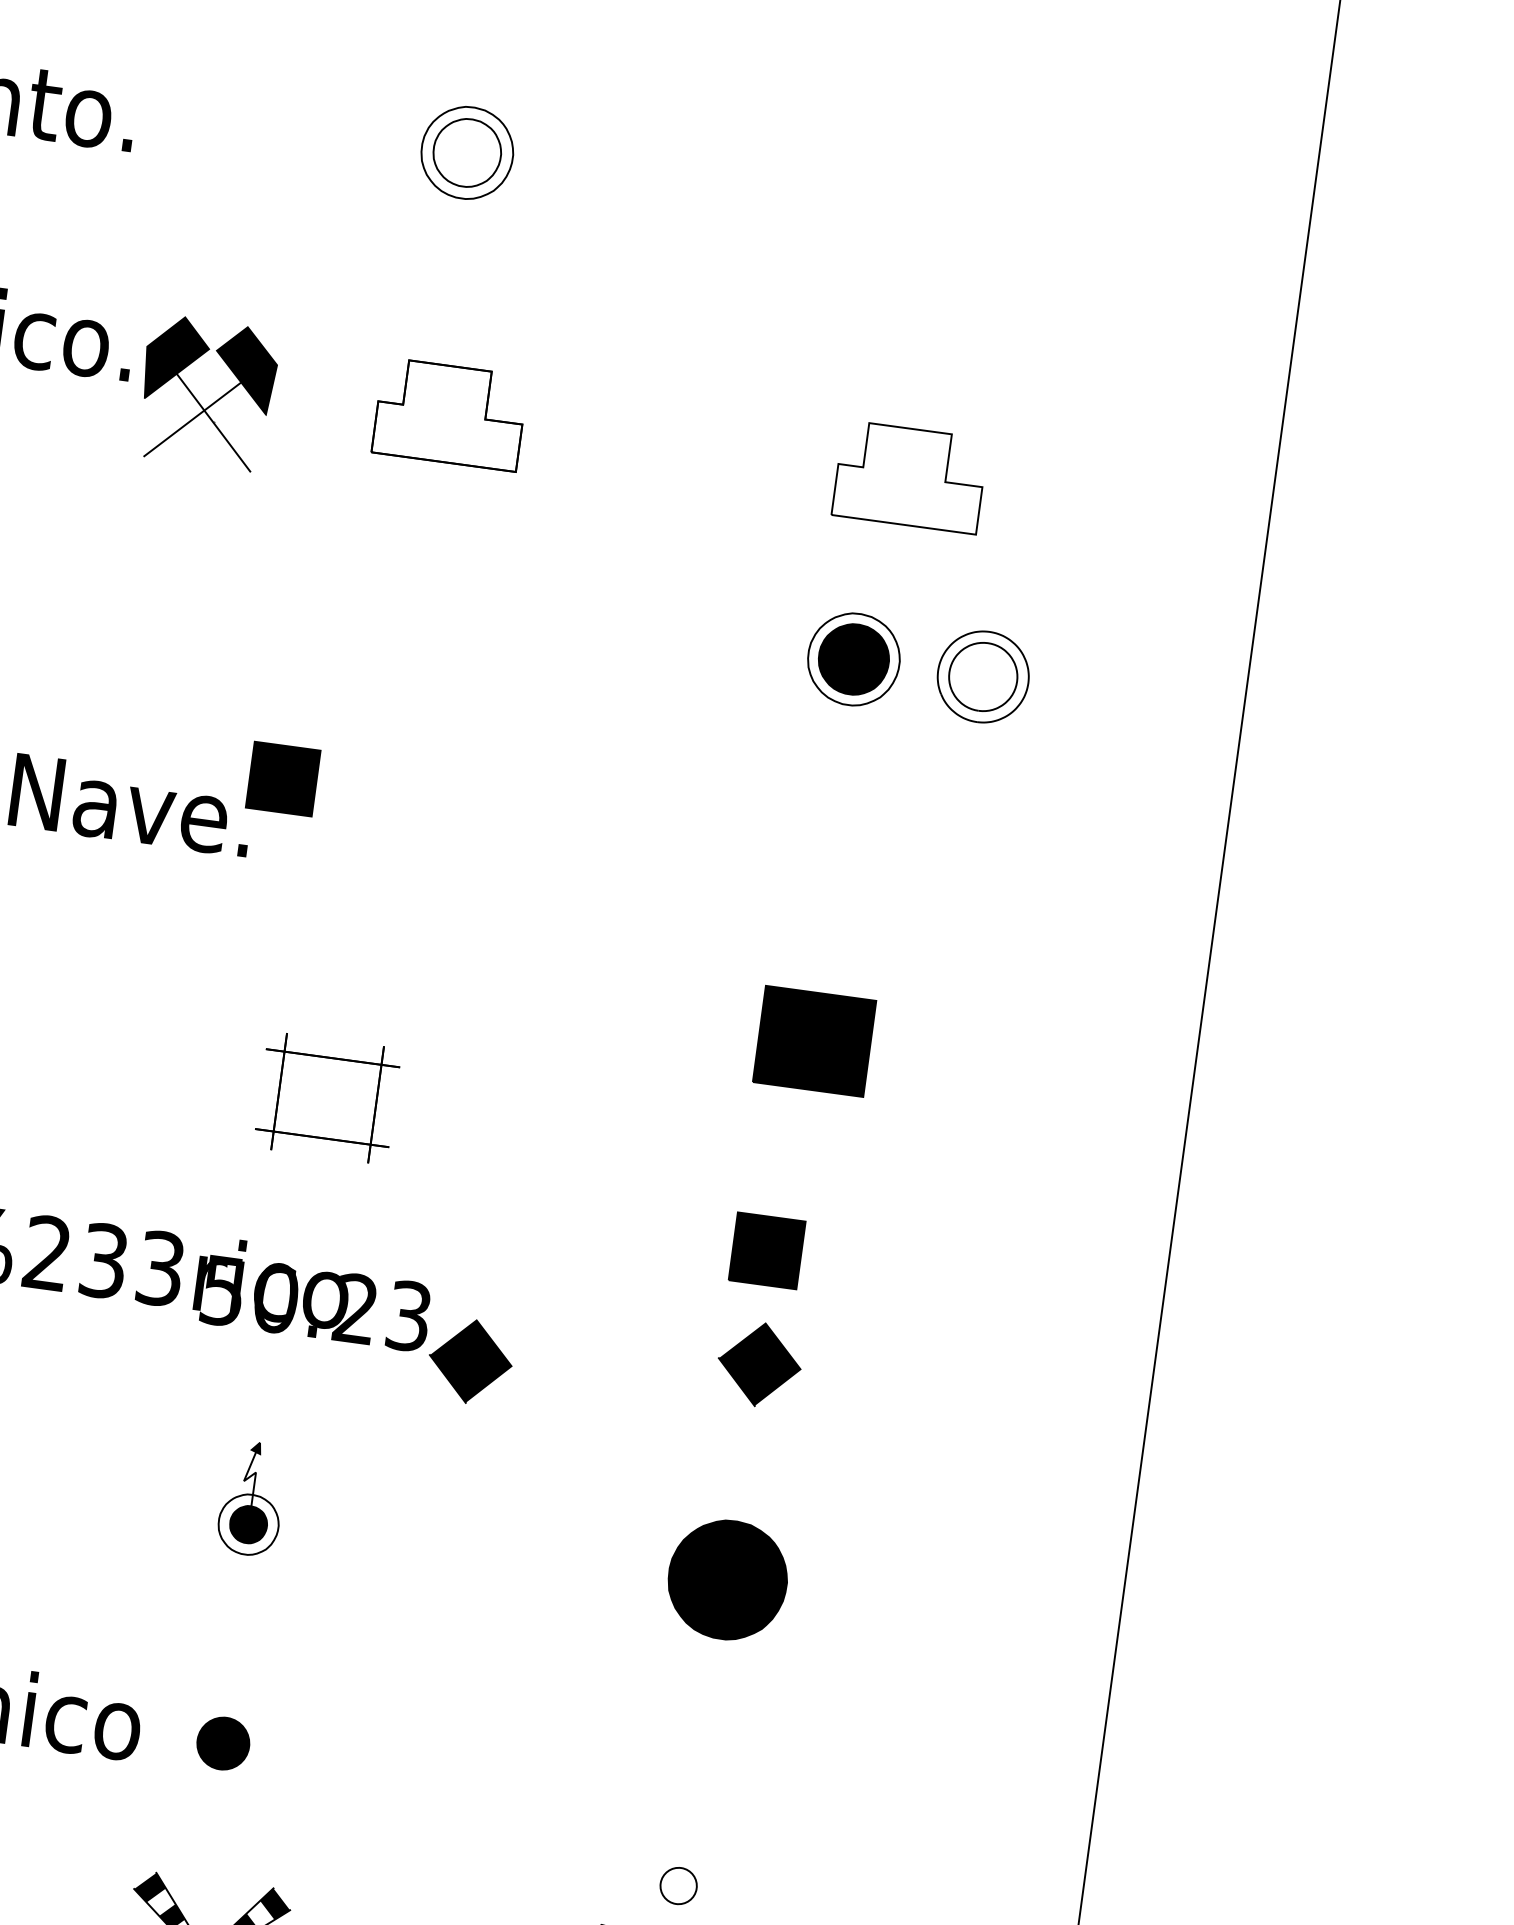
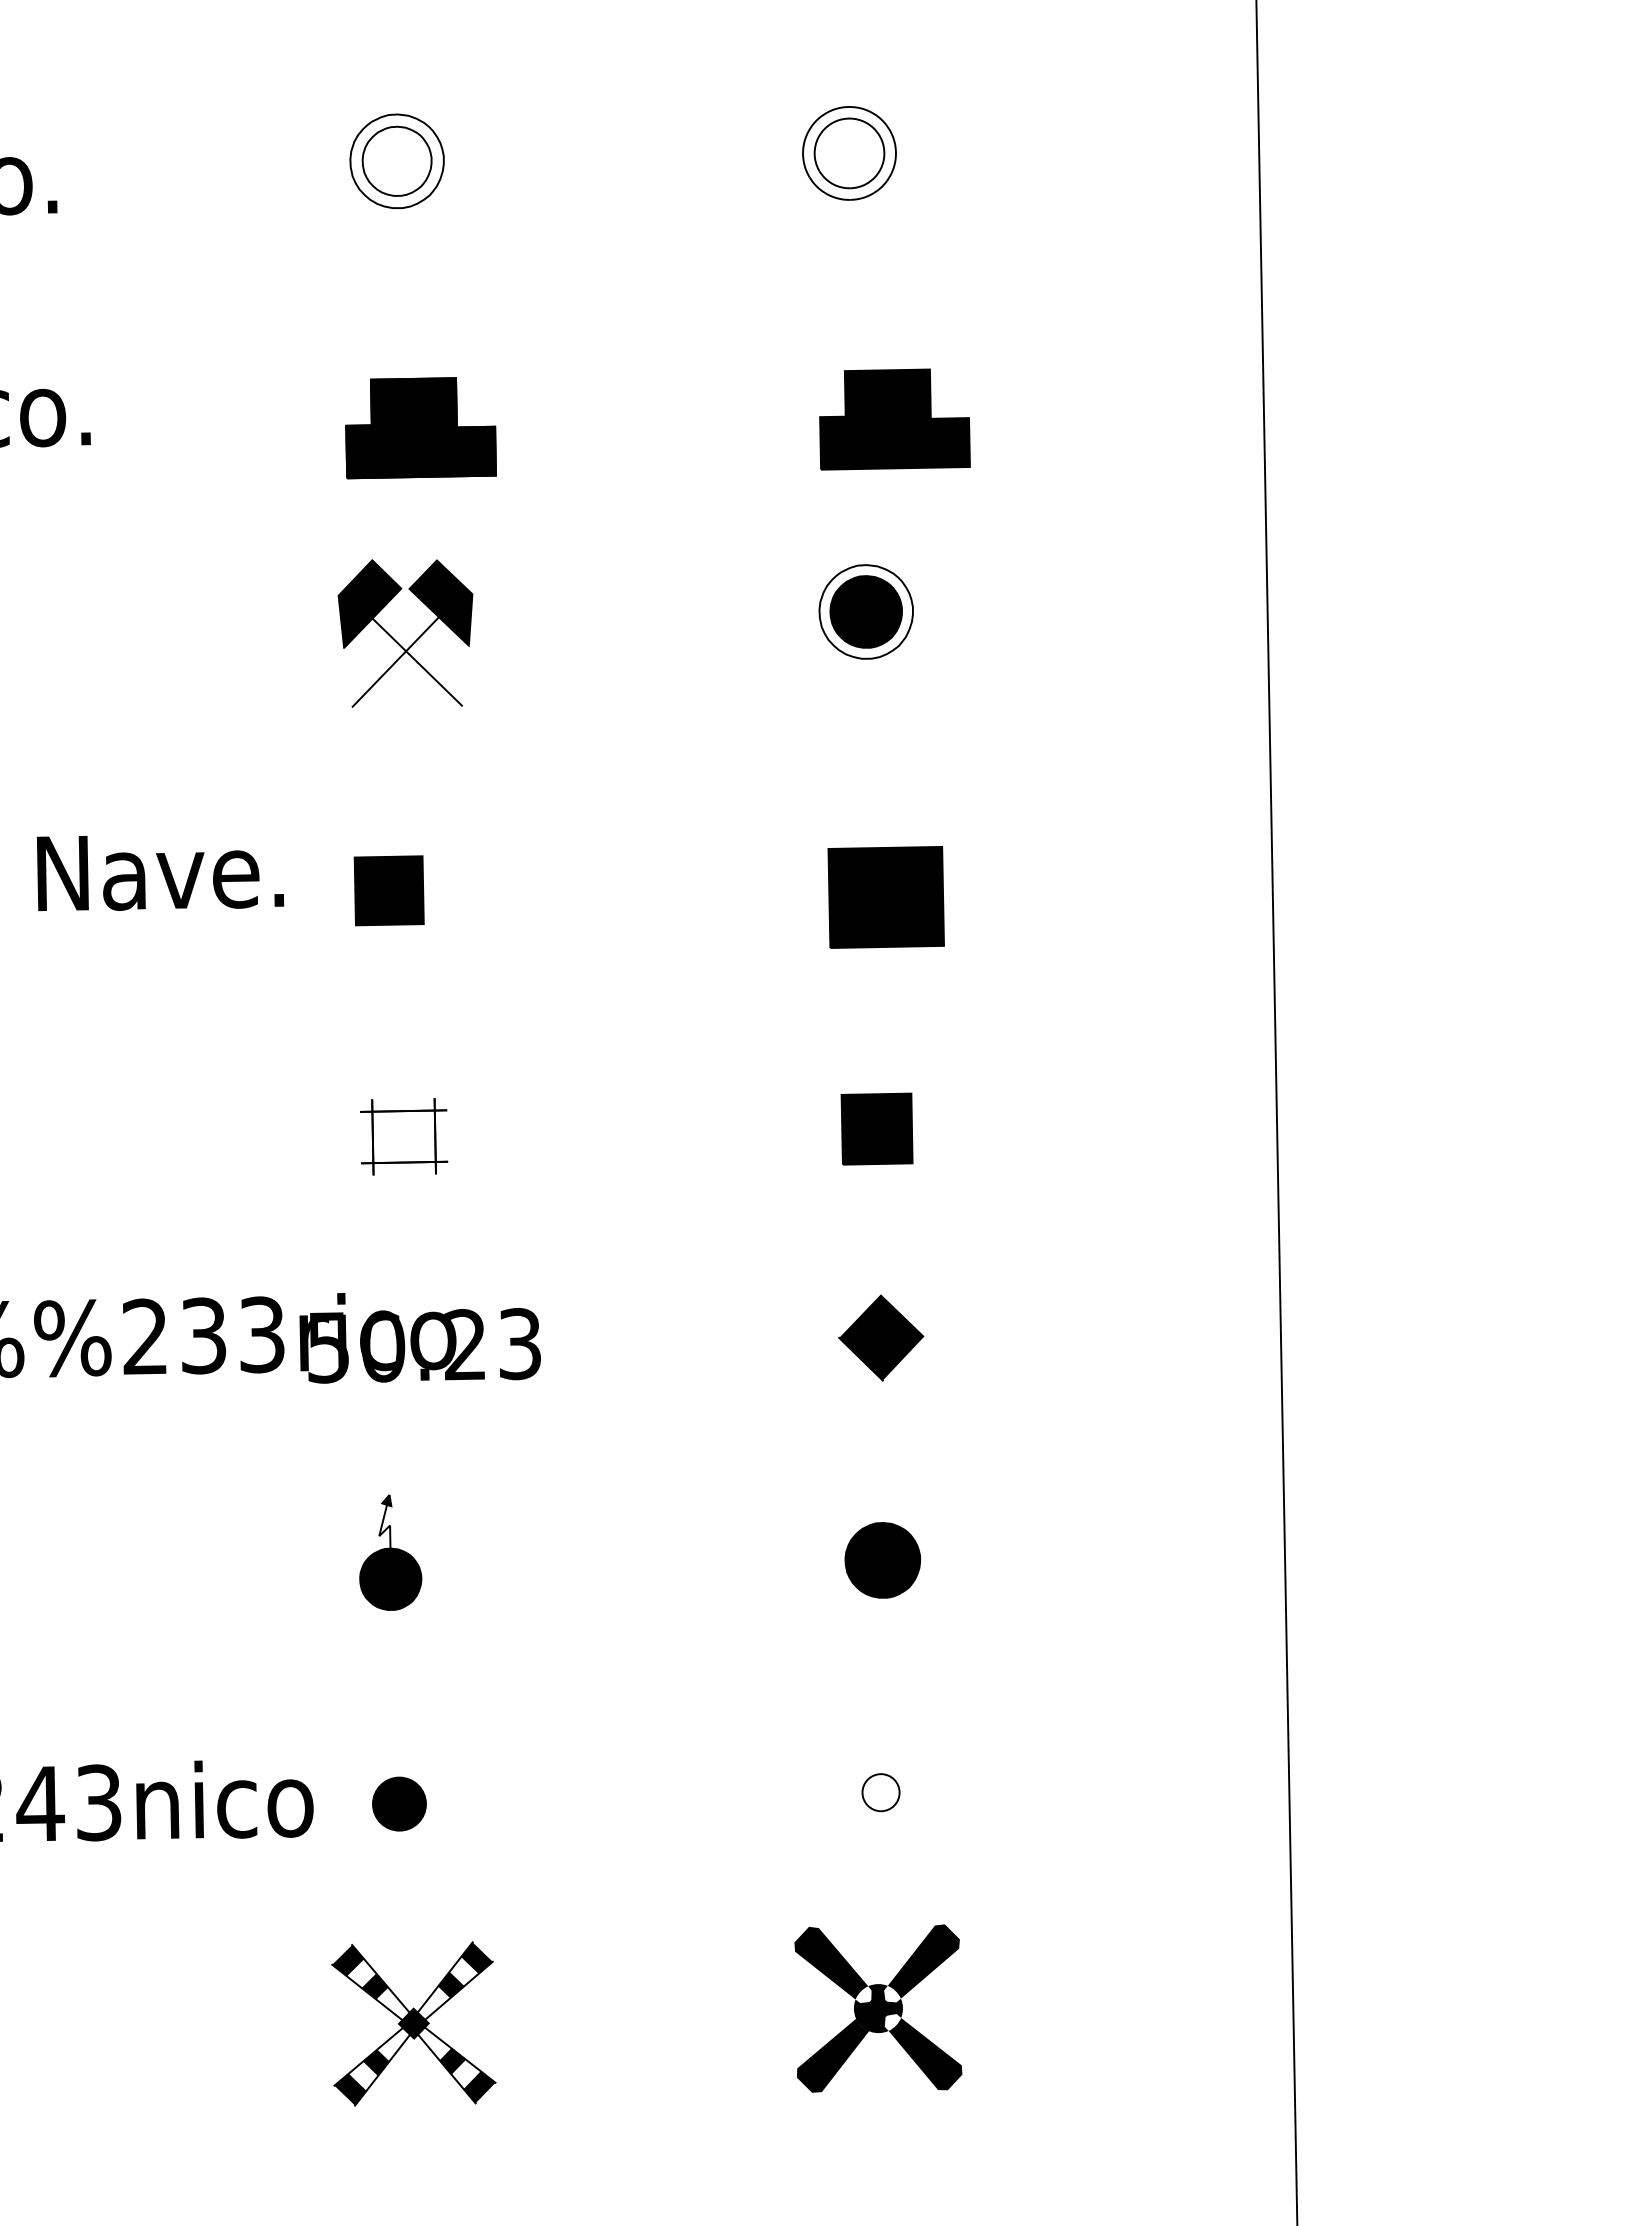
part: (197, 399) -> (397, 641), moved
fill: (449, 415) -> (420, 428), added
fill: (910, 477) -> (894, 419), added
part: (983, 677) -> (849, 153), moved
part: (282, 778) -> (388, 890), moved
part: (813, 1041) -> (885, 897), moved
part: (328, 1098) -> (404, 1136), size x0.62
part: (766, 1250) -> (876, 1128), moved
part: (470, 1361) -> (589, 1379), removed
fill: (248, 1523) -> (390, 1578), added
part: (727, 1580) -> (882, 1560), size x0.62
part: (678, 1885) -> (880, 1792), moved

